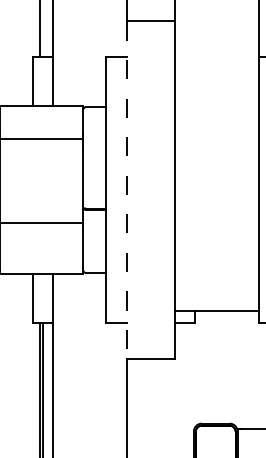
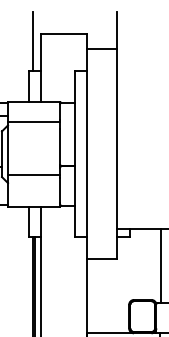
line: (127, 190) -> (87, 154), dashed -> solid
line: (245, 370) -> (161, 266), added

